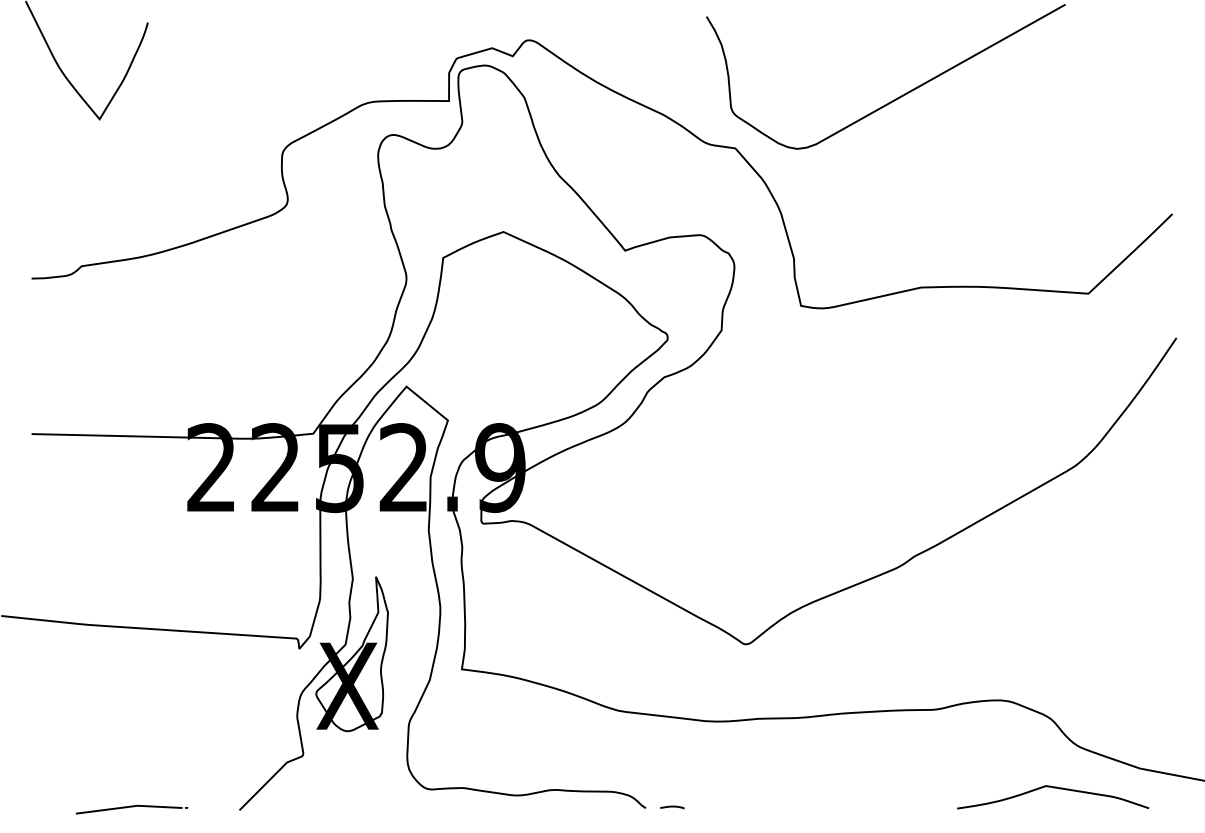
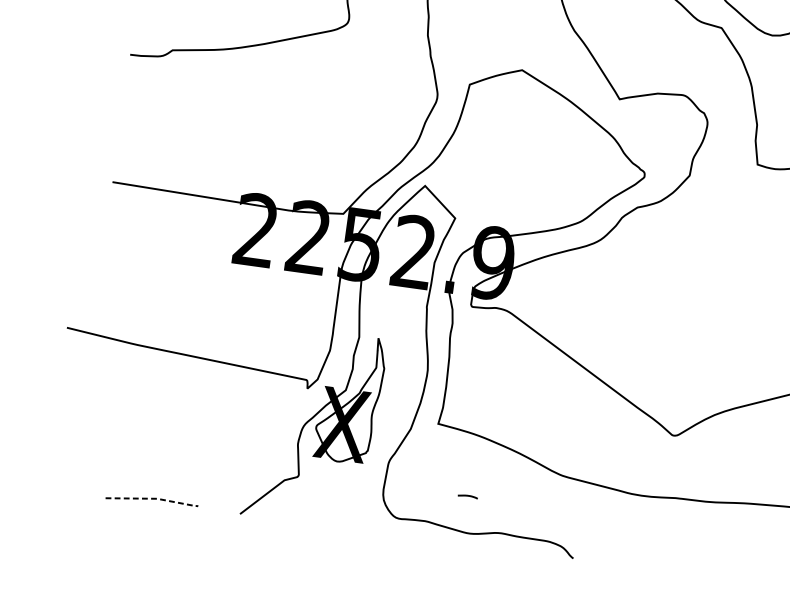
line: (129, 806) -> (150, 498), solid -> dashed
curve: (672, 807) -> (468, 496), moved

